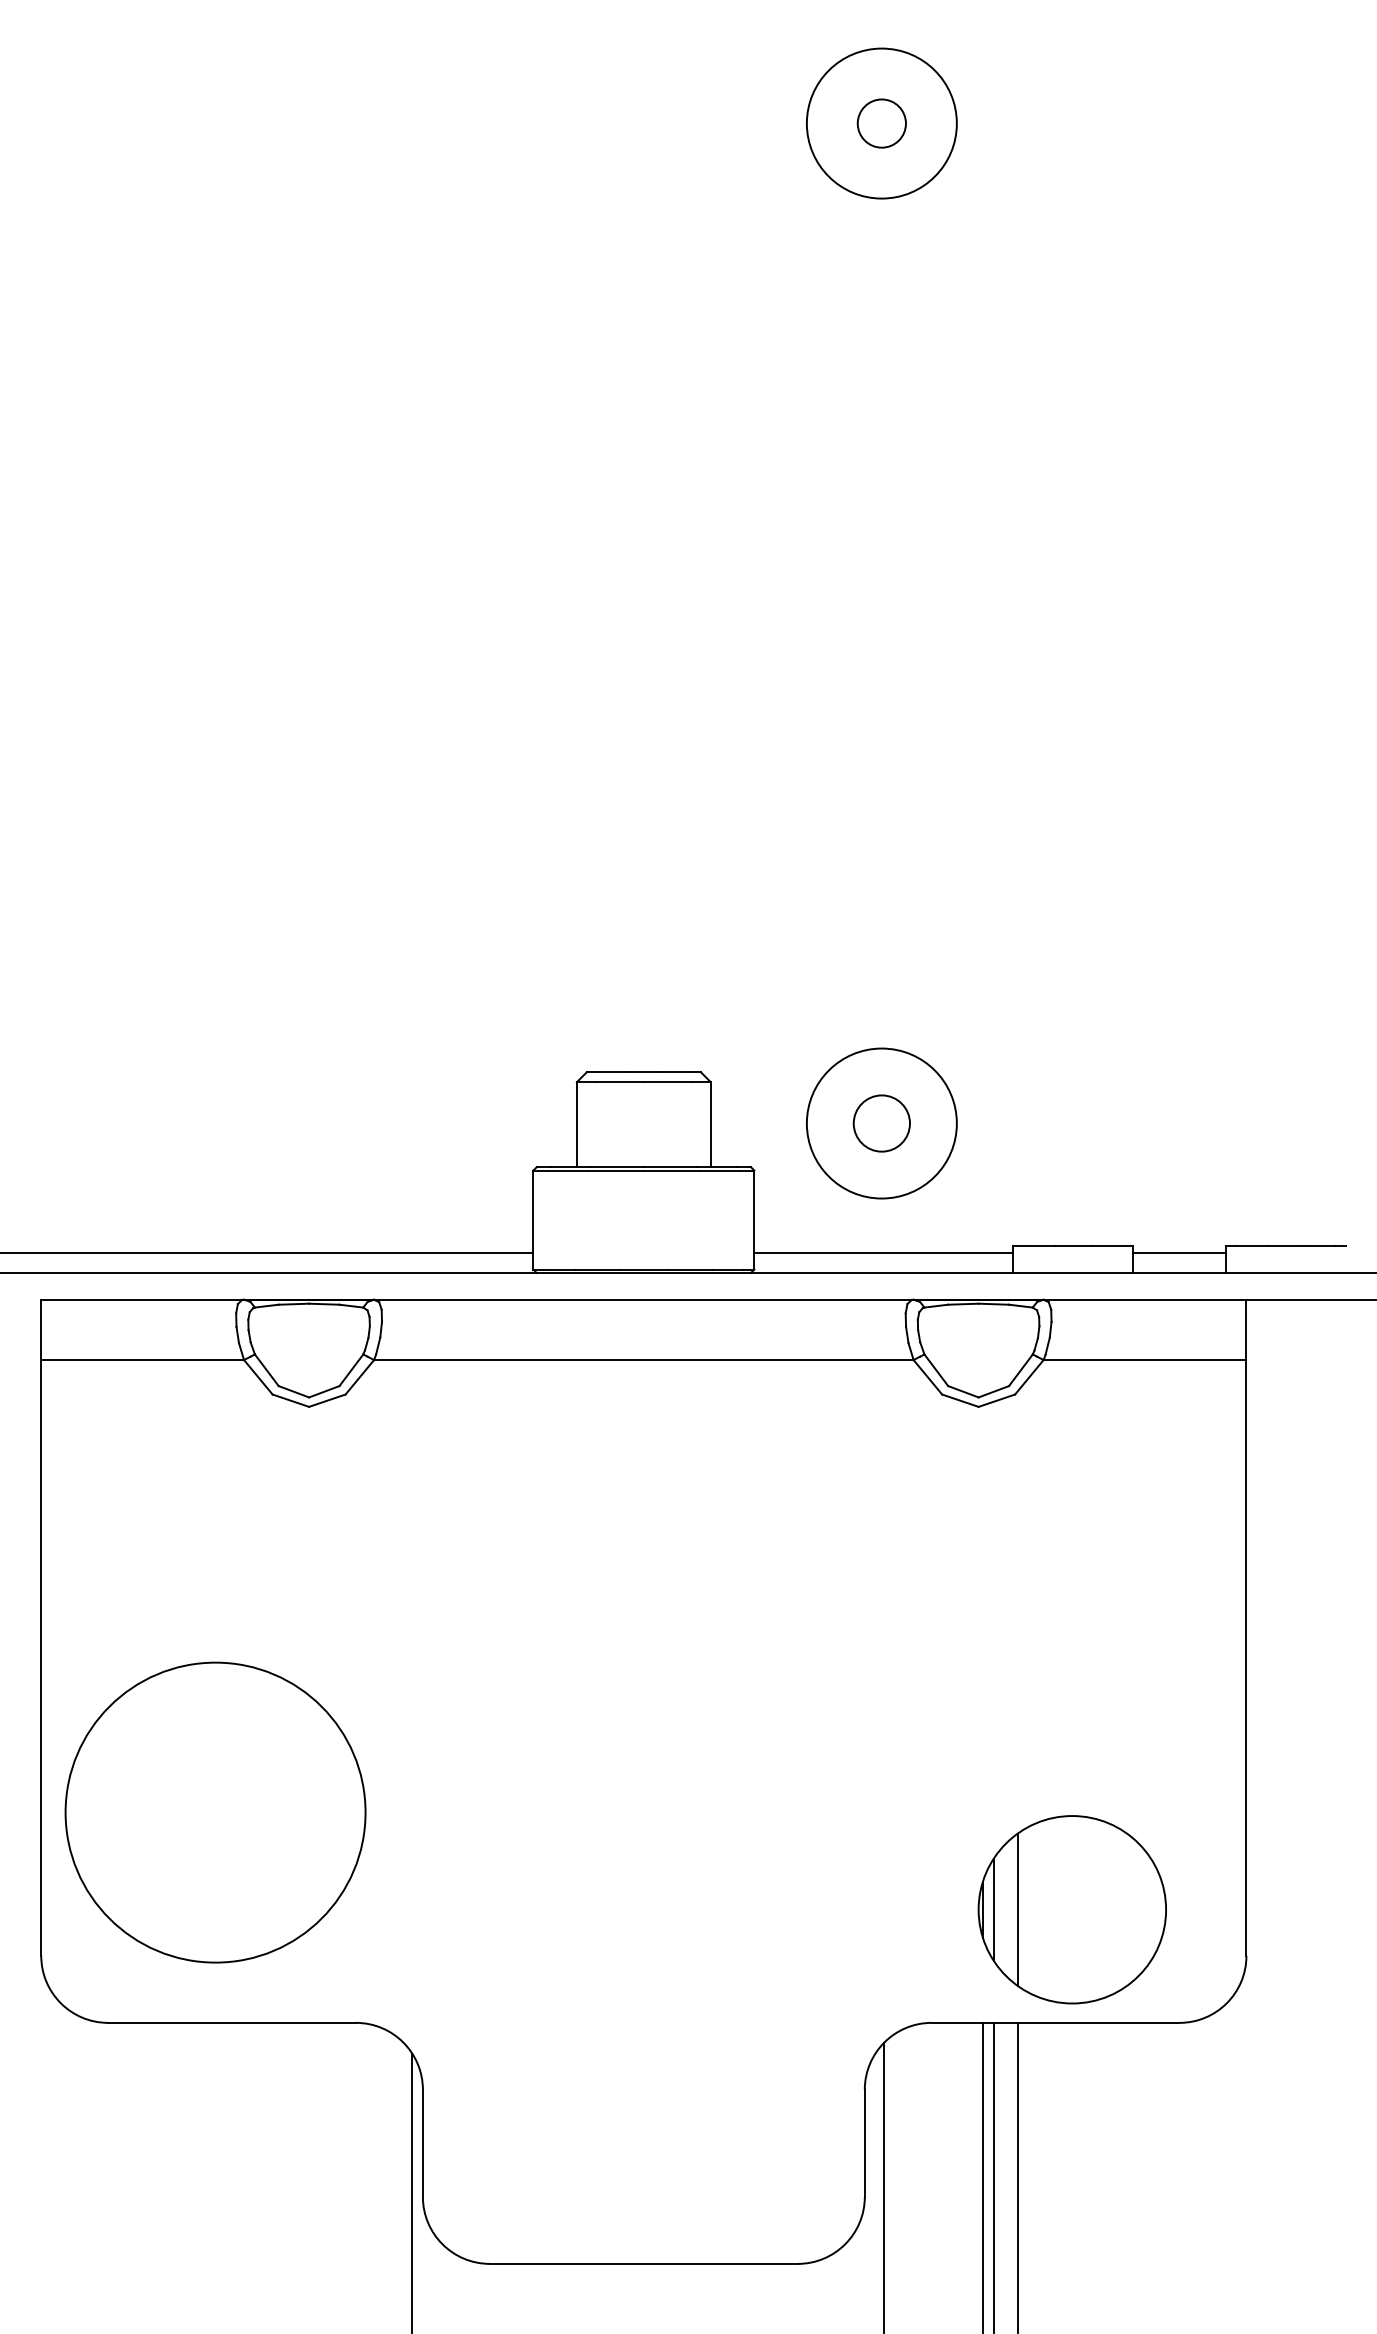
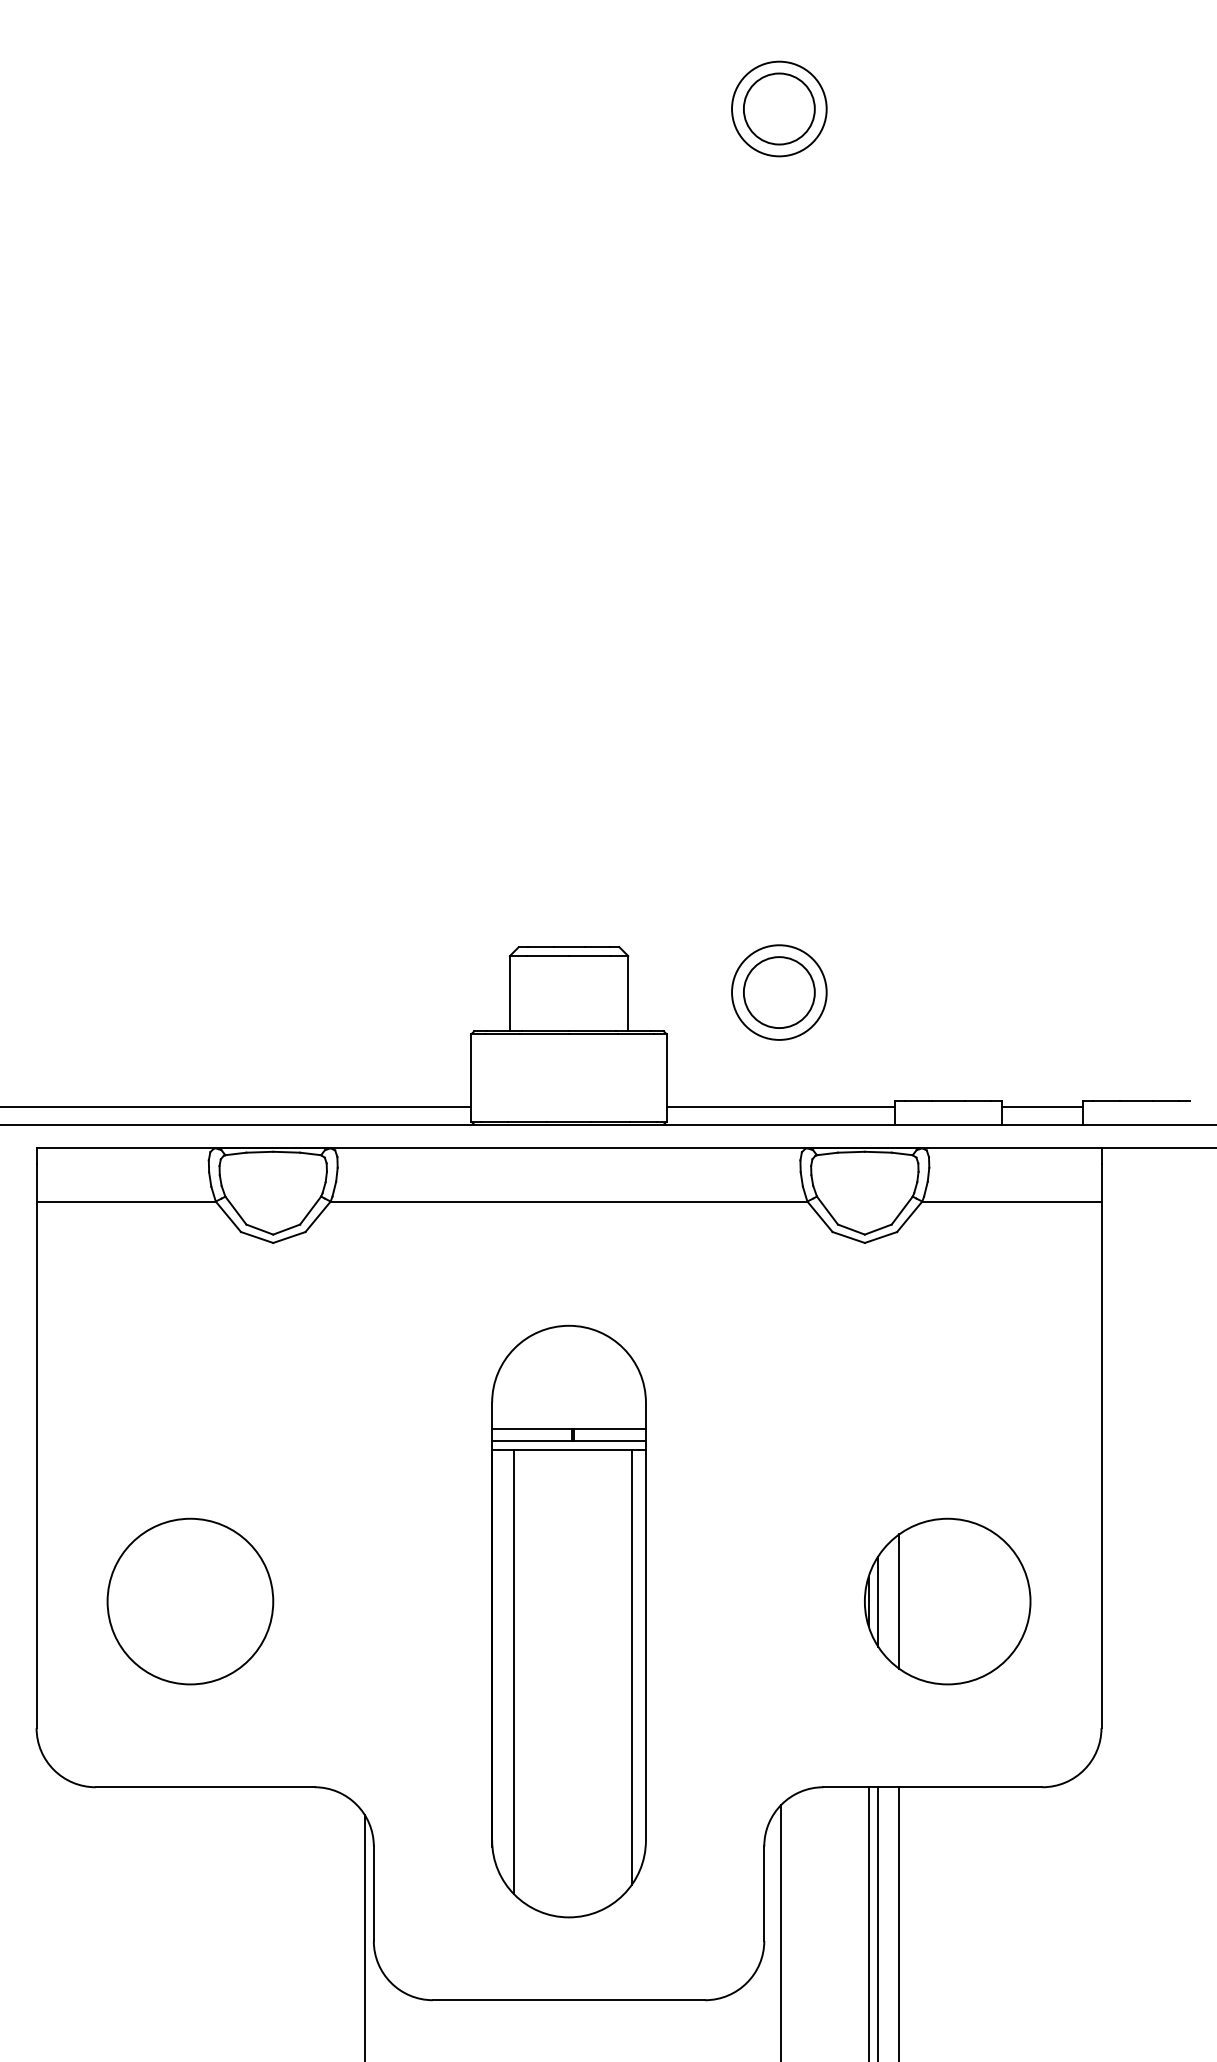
circle: (881, 123) -> (779, 108), size x0.71
circle: (881, 123) -> (779, 108), size x1.67
circle: (881, 1123) -> (779, 992), size x0.71
circle: (881, 1123) -> (779, 992), size x1.43
circle: (214, 1812) -> (189, 1601), size x0.62
part: (643, 1835) -> (568, 1621), added
part: (1071, 1909) -> (946, 1601), moved

